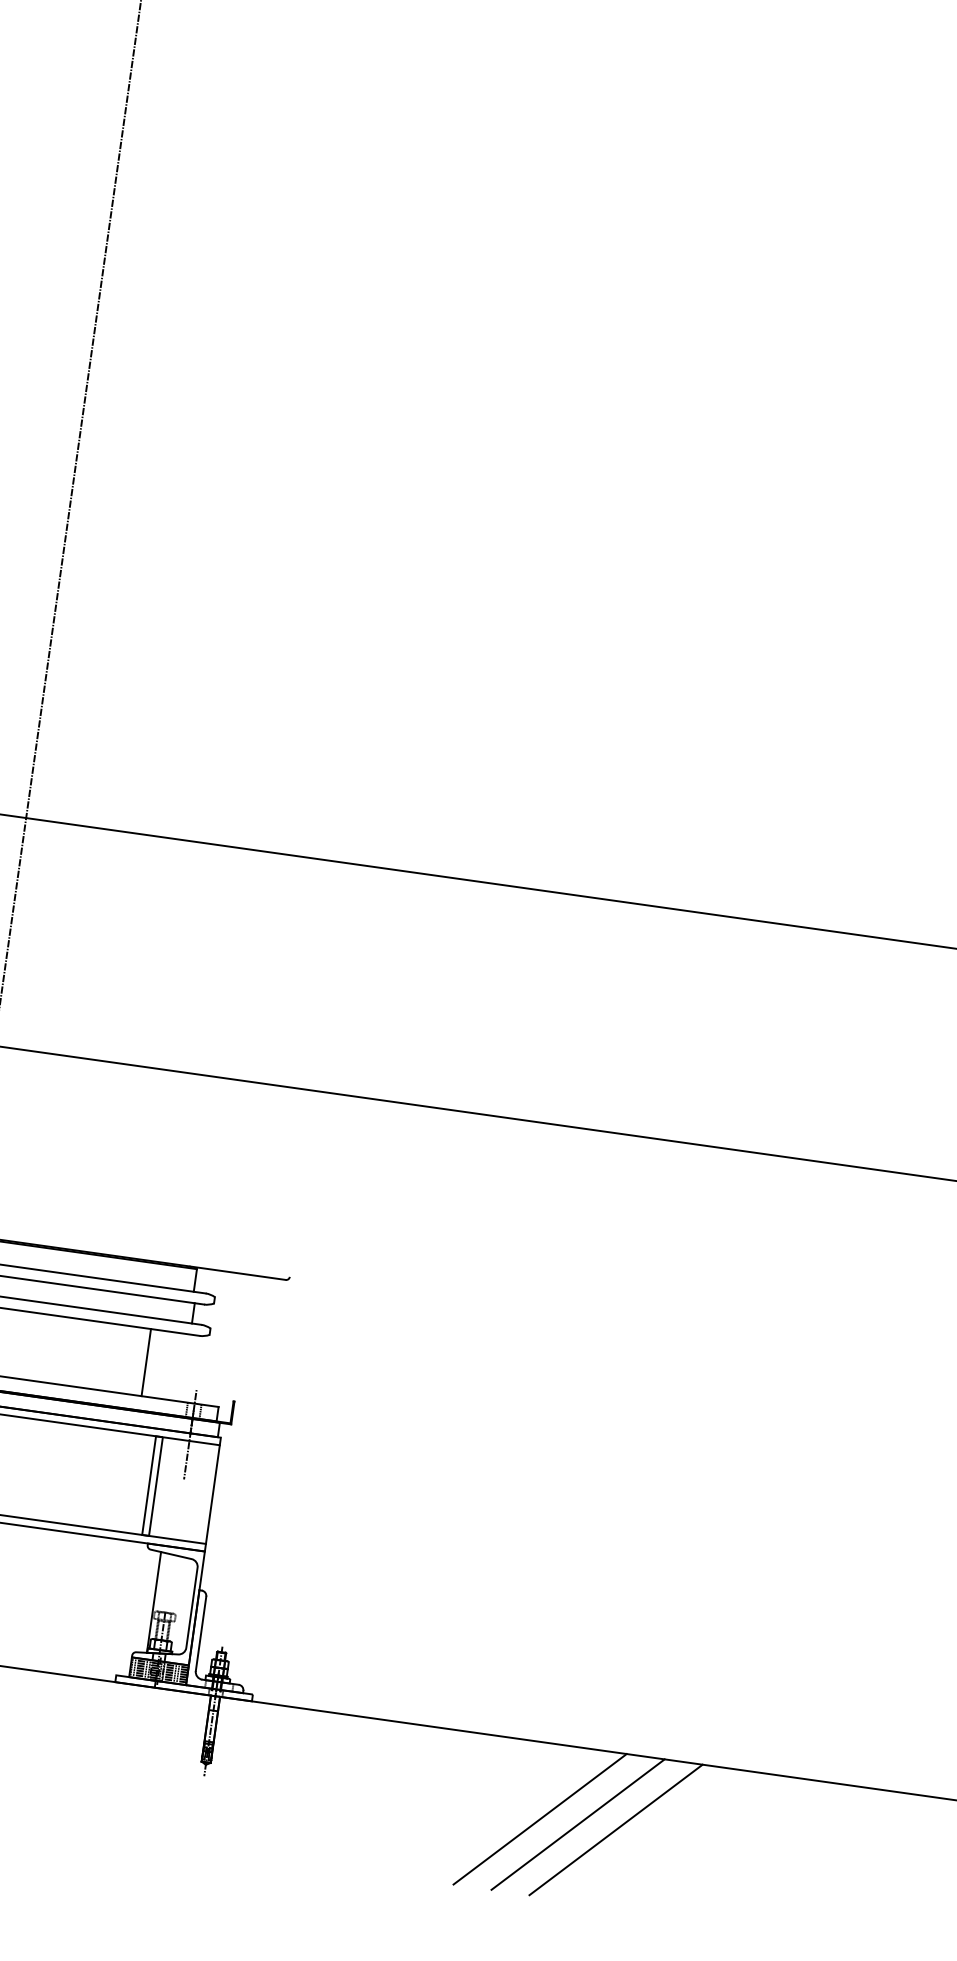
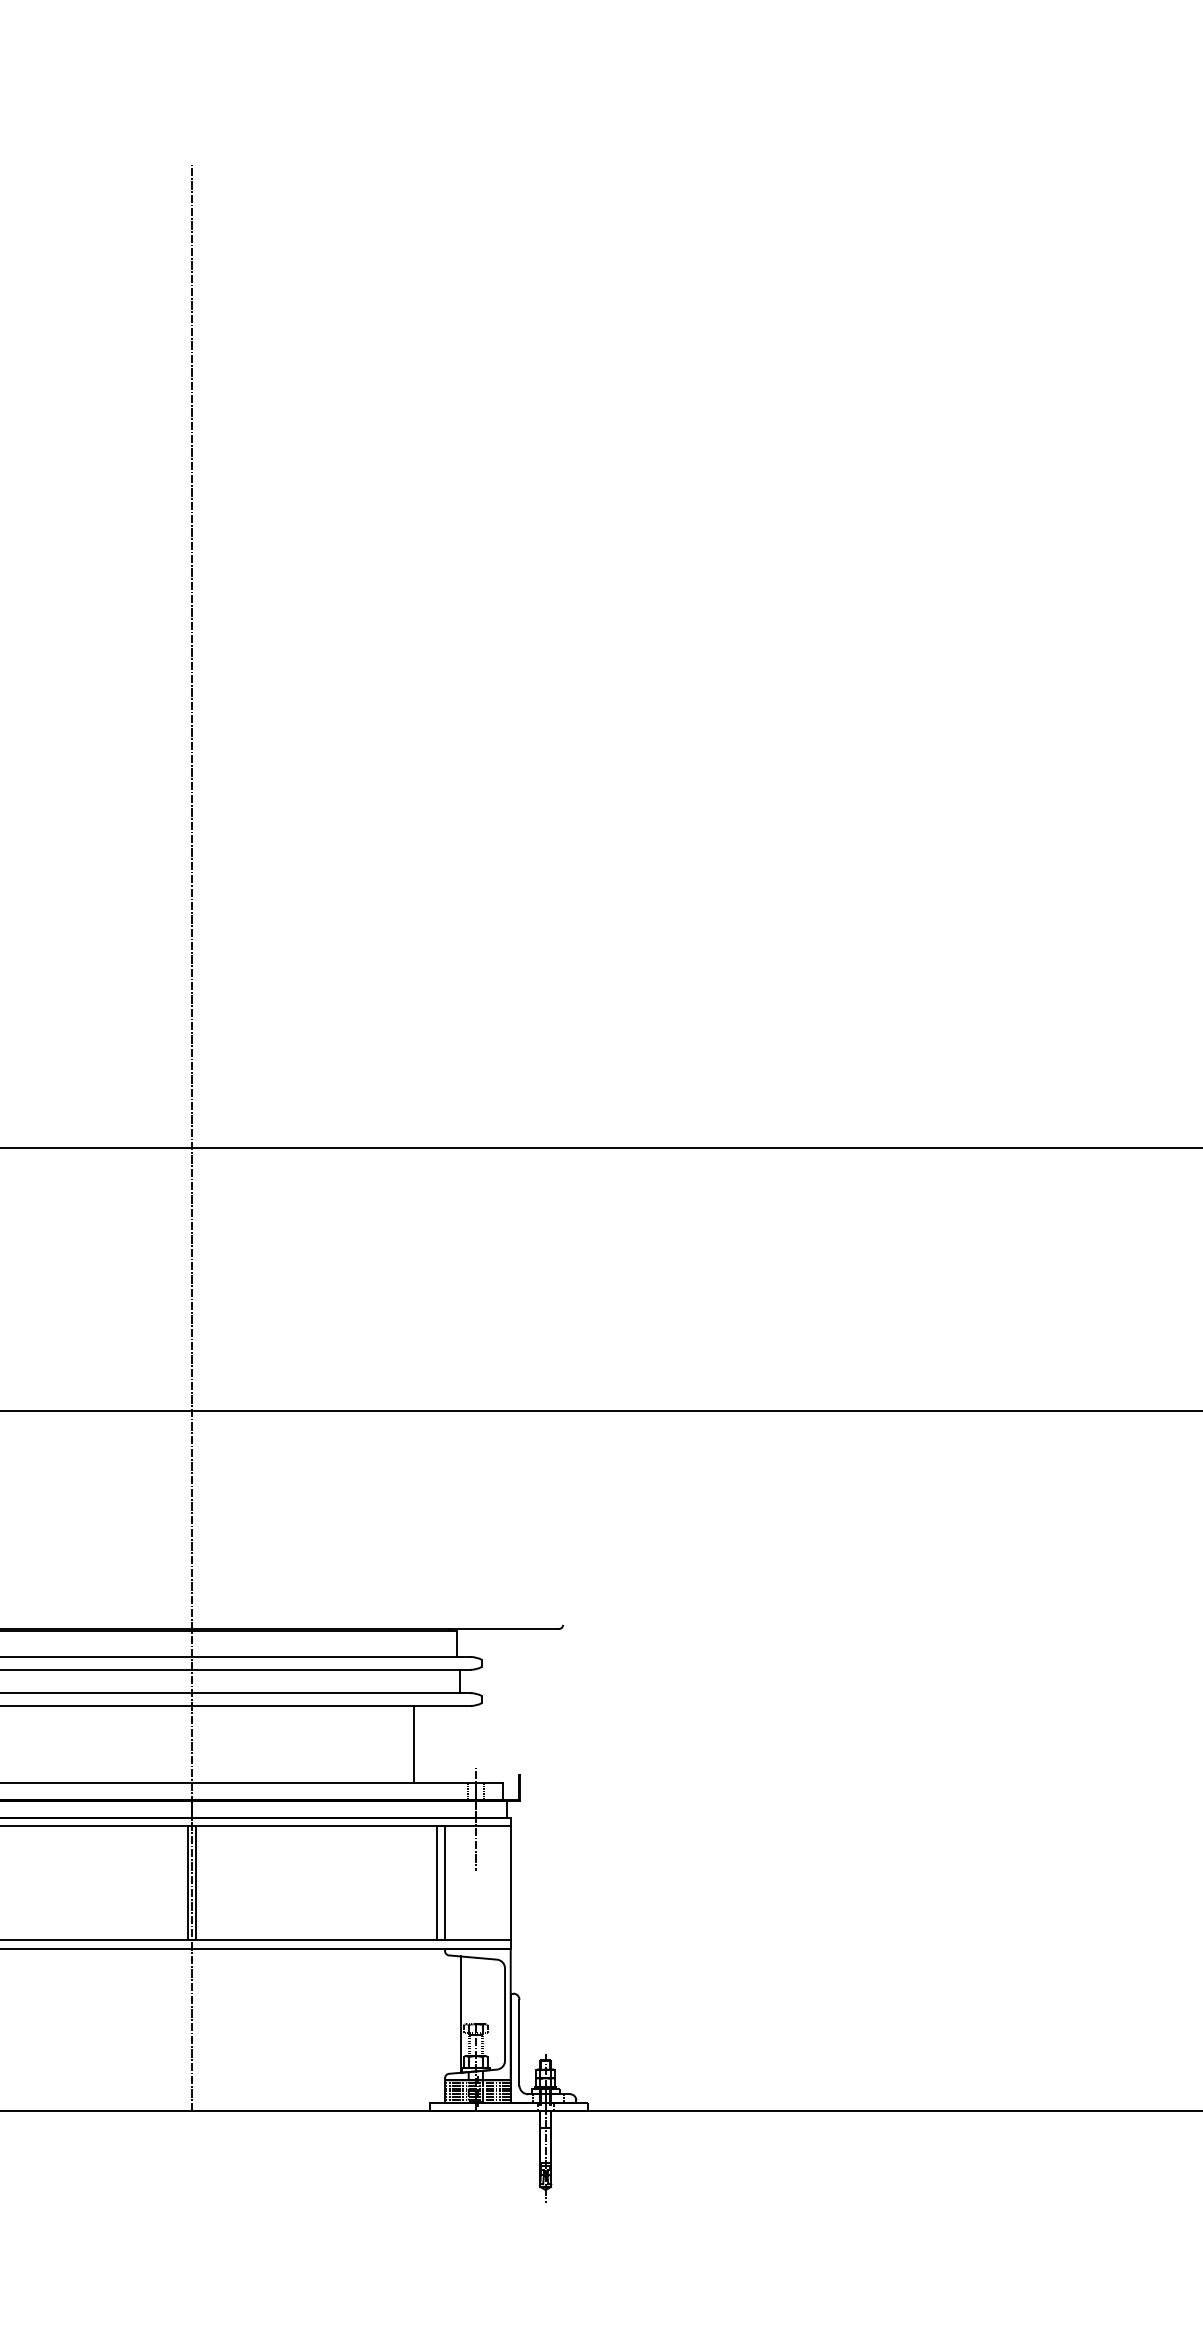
line: (539, 1819) -> (931, 2198), removed
line: (577, 1824) -> (975, 2198), removed
line: (615, 1829) -> (1019, 2198), removed

